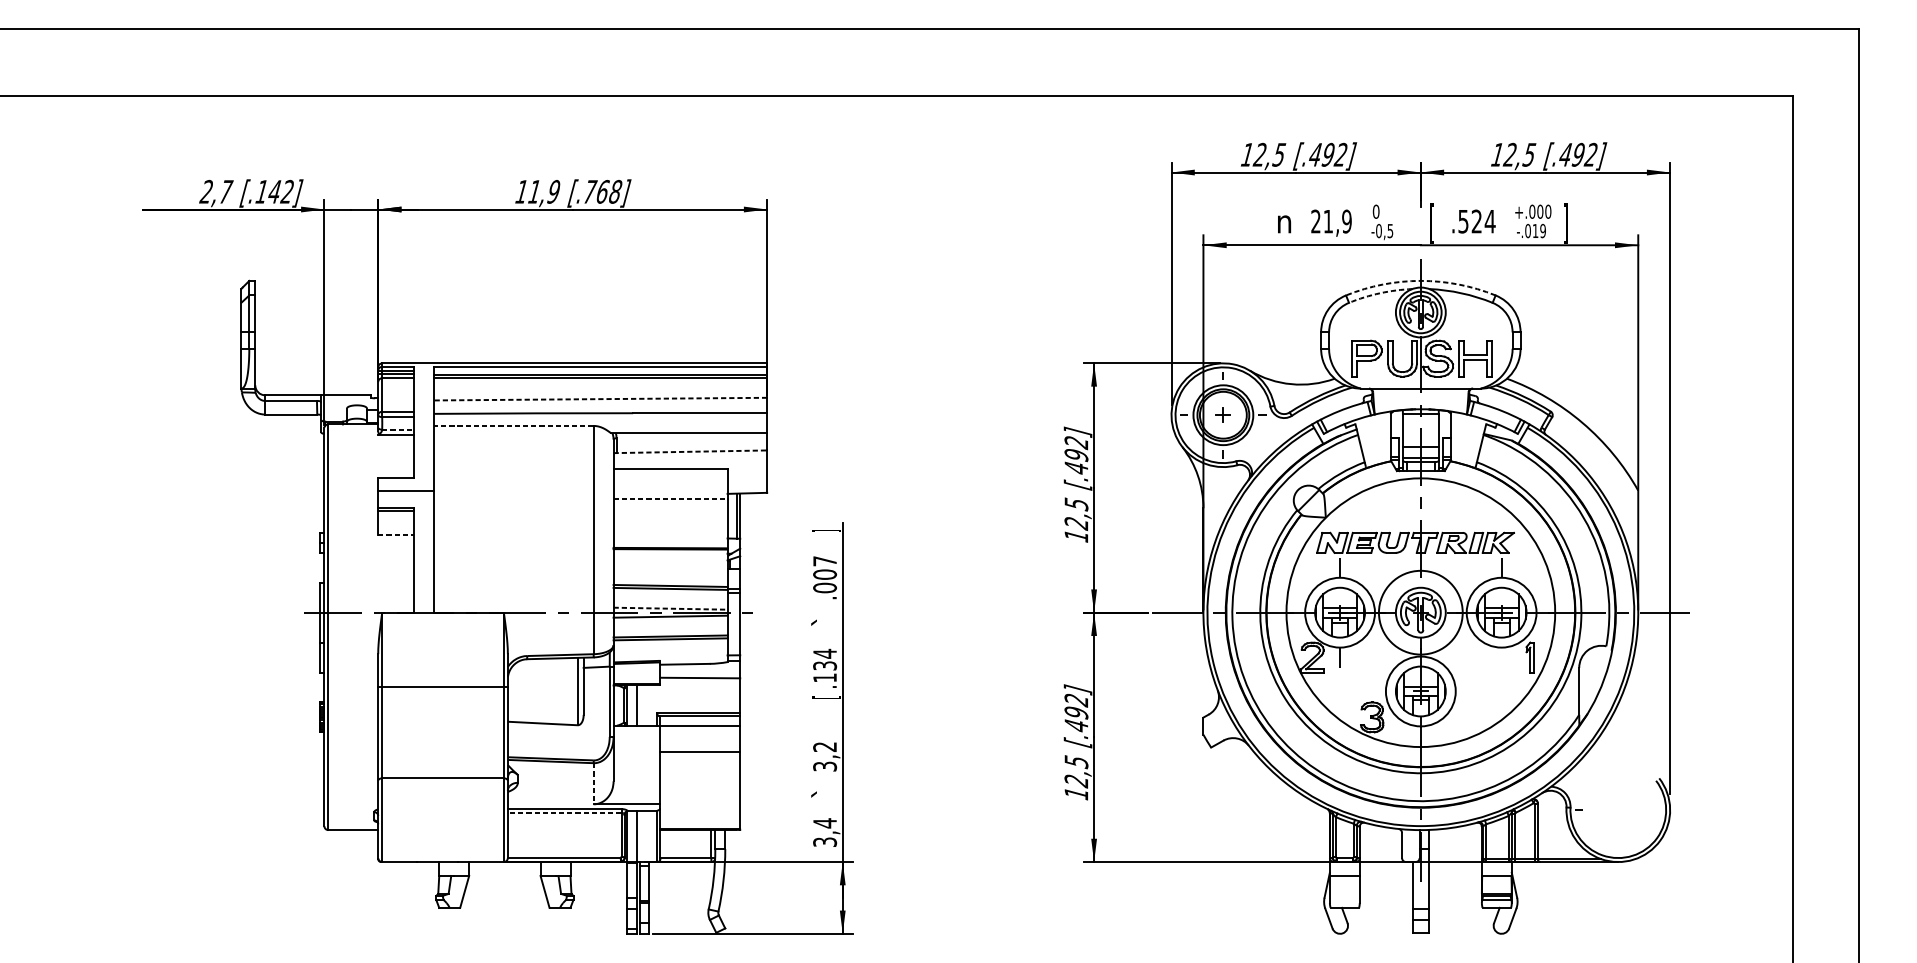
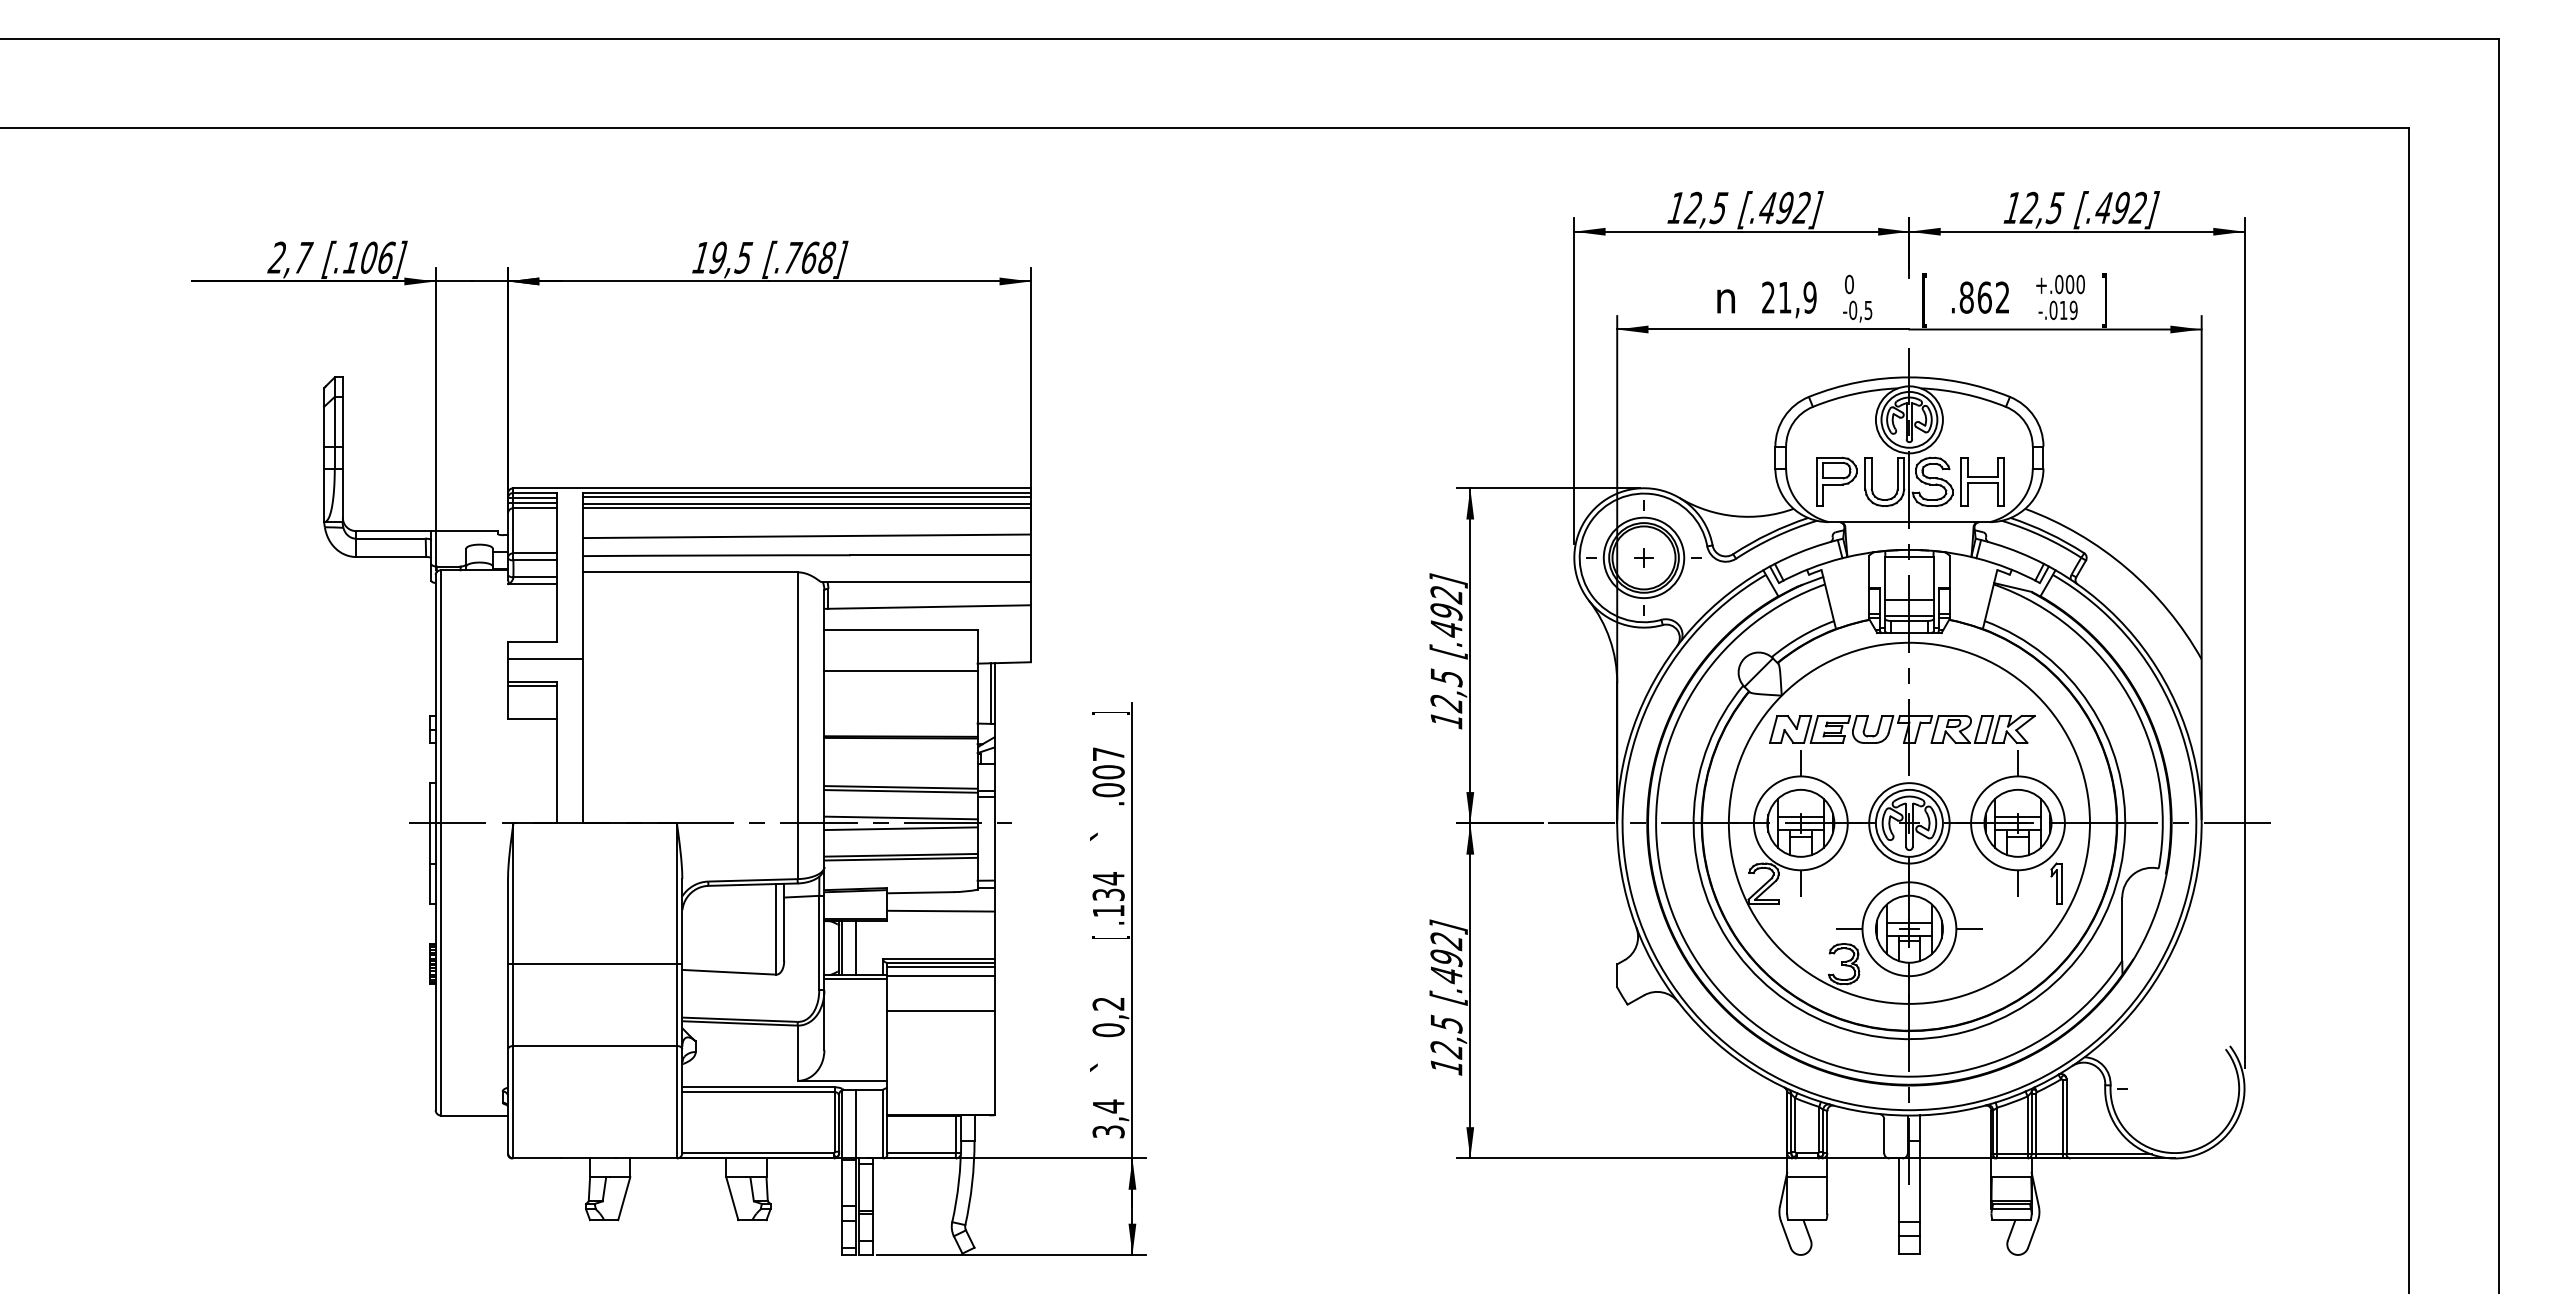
text: (281, 191) -> (377, 257), [.142] -> [.106]
text: (544, 191) -> (731, 257), 11,9 -> 19,5
text: (1476, 221) -> (1984, 297), .524 -> .862
arc: (1420, 280) -> (1909, 377), dashed -> solid
arc: (1379, 293) -> (1854, 394), dashed -> solid
line: (600, 370) -> (806, 497), added
line: (601, 399) -> (807, 536), dashed -> solid
line: (513, 426) -> (690, 572), dashed -> solid
line: (398, 429) -> (535, 577), dashed -> solid
line: (691, 452) -> (928, 607), dashed -> solid
line: (670, 498) -> (901, 670), dashed -> solid
line: (396, 535) -> (532, 719), dashed -> solid
line: (670, 608) -> (901, 817), dashed -> solid
circle: (1420, 612) -> (1909, 823), size x0.71
line: (1501, 657) -> (2018, 883), added
line: (443, 687) -> (595, 963), moved
line: (1375, 691) -> (1848, 929), added
line: (1465, 691) -> (1969, 929), added
line: (699, 719) -> (940, 966), added
line: (636, 728) -> (855, 979), added
text: (824, 766) -> (1108, 1030), 3,2 -> 0,2
line: (593, 783) -> (797, 1053), dashed -> solid
line: (564, 812) -> (758, 1092), dashed -> solid

